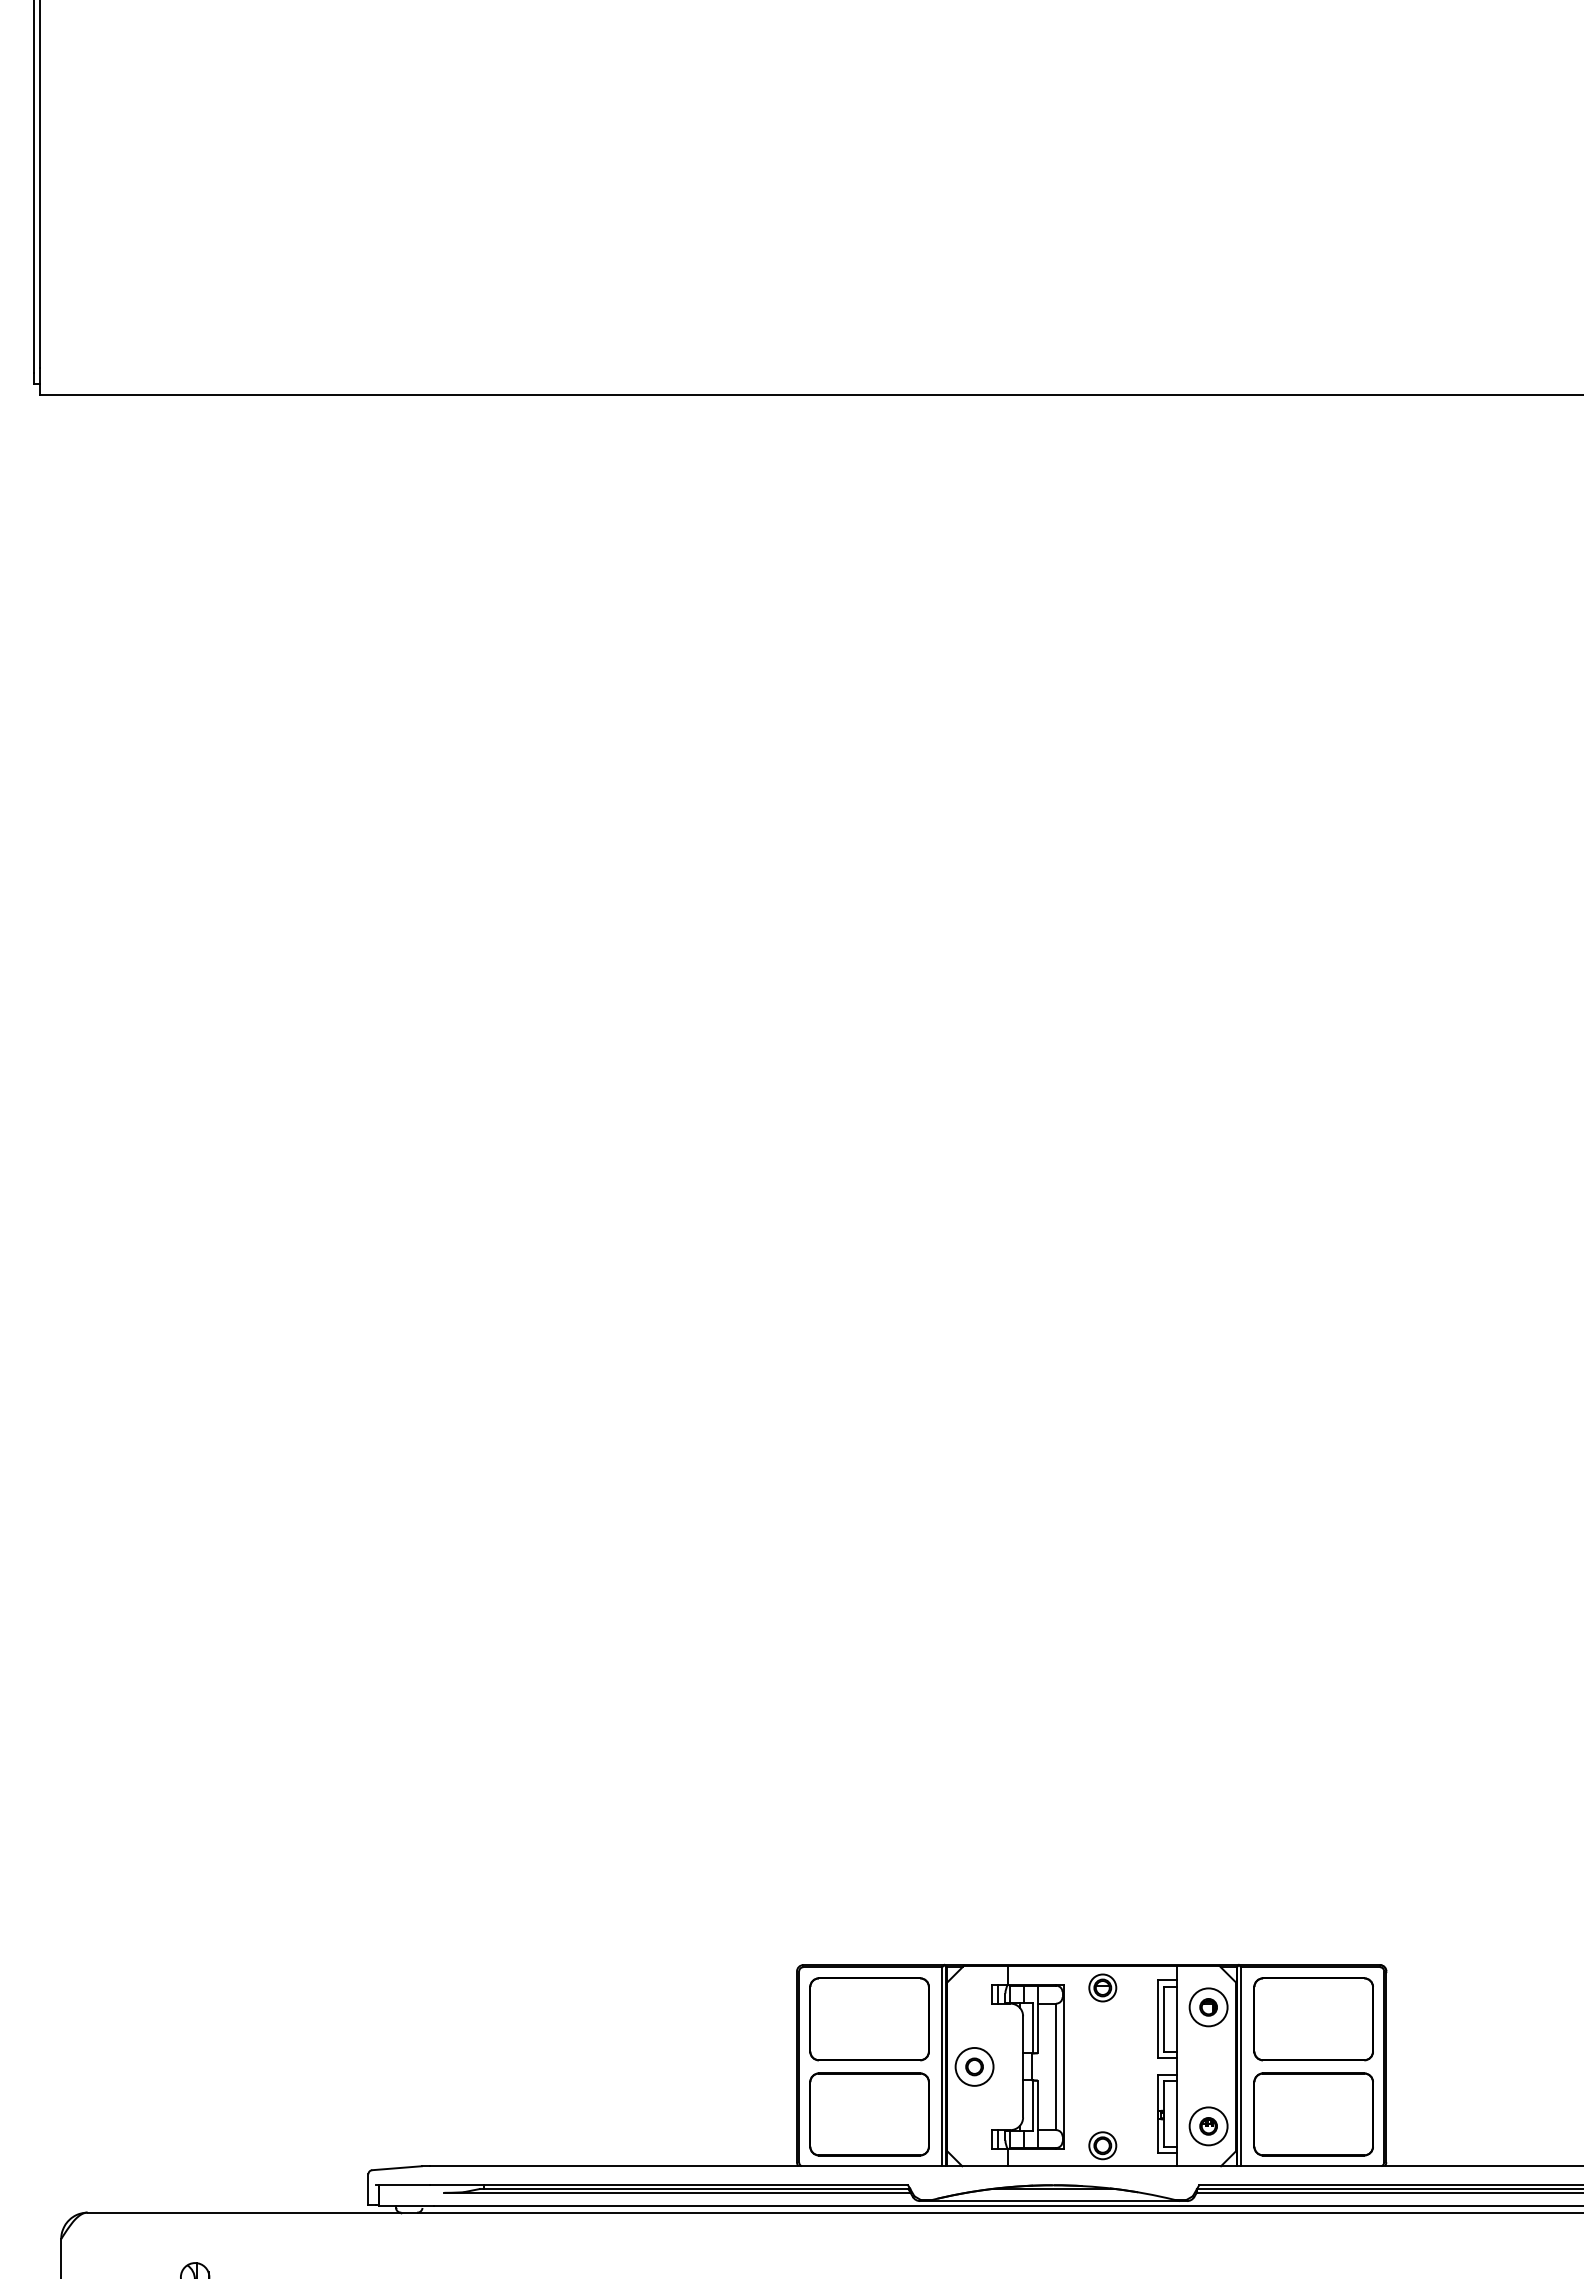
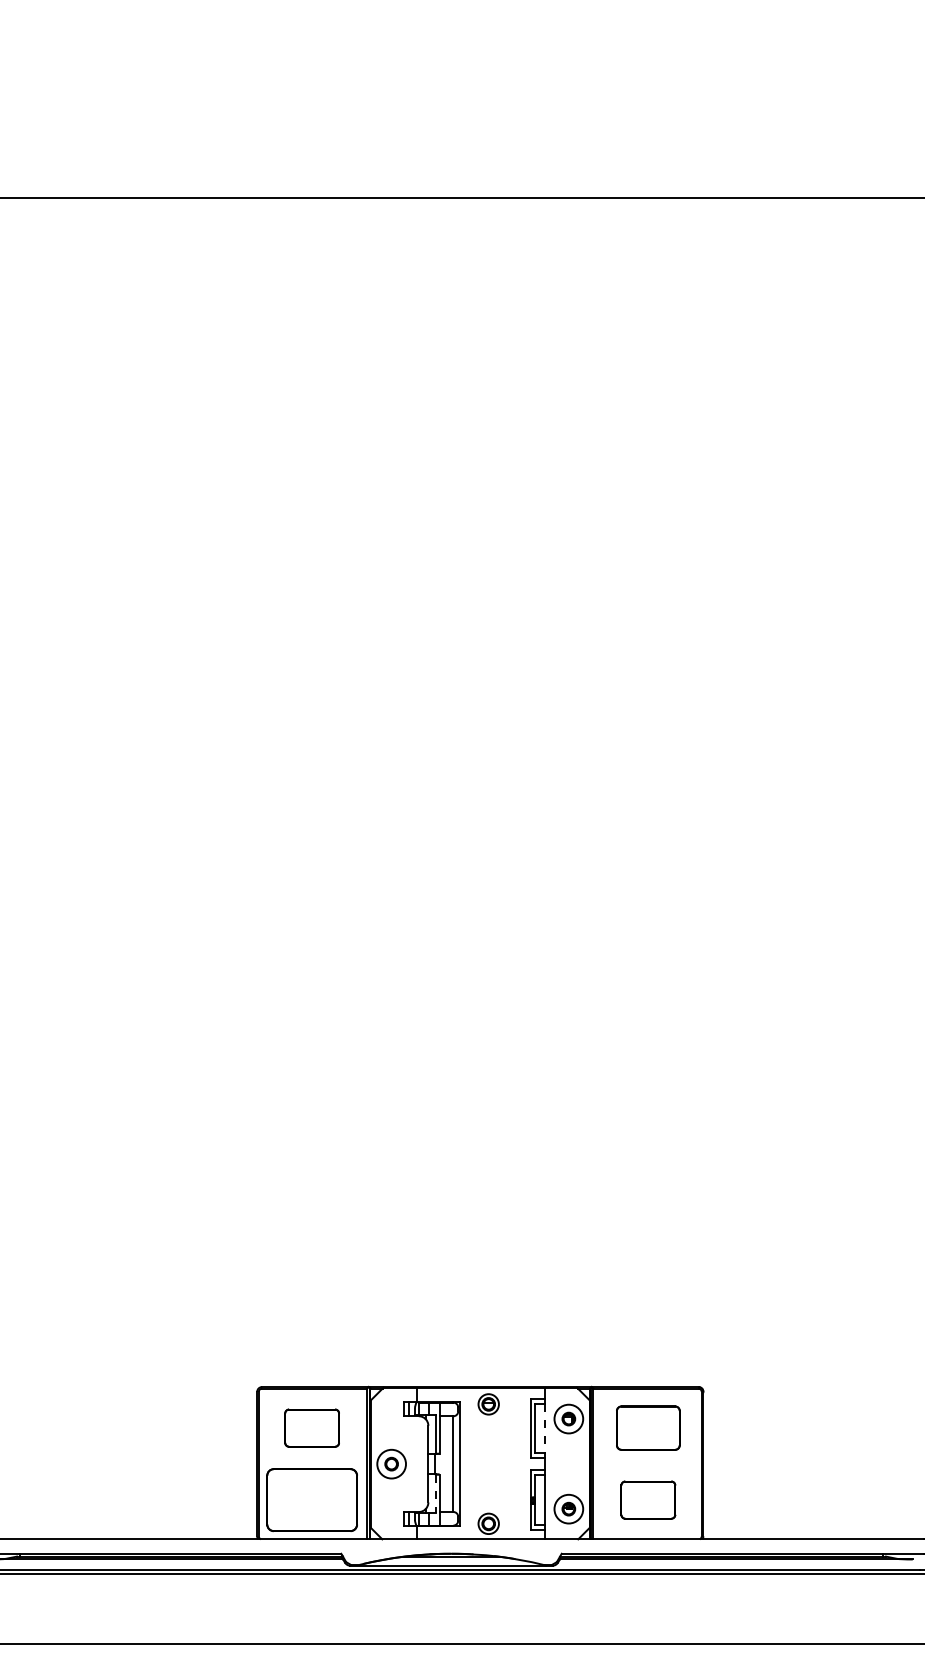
part: (869, 2019) -> (312, 1428), size x0.6
line: (1177, 2019) -> (545, 1428), solid -> dashed
part: (1313, 2019) -> (648, 1428), size x0.7
line: (1033, 2106) -> (436, 1494), solid -> dashed
part: (1313, 2114) -> (648, 1500), size x0.6

